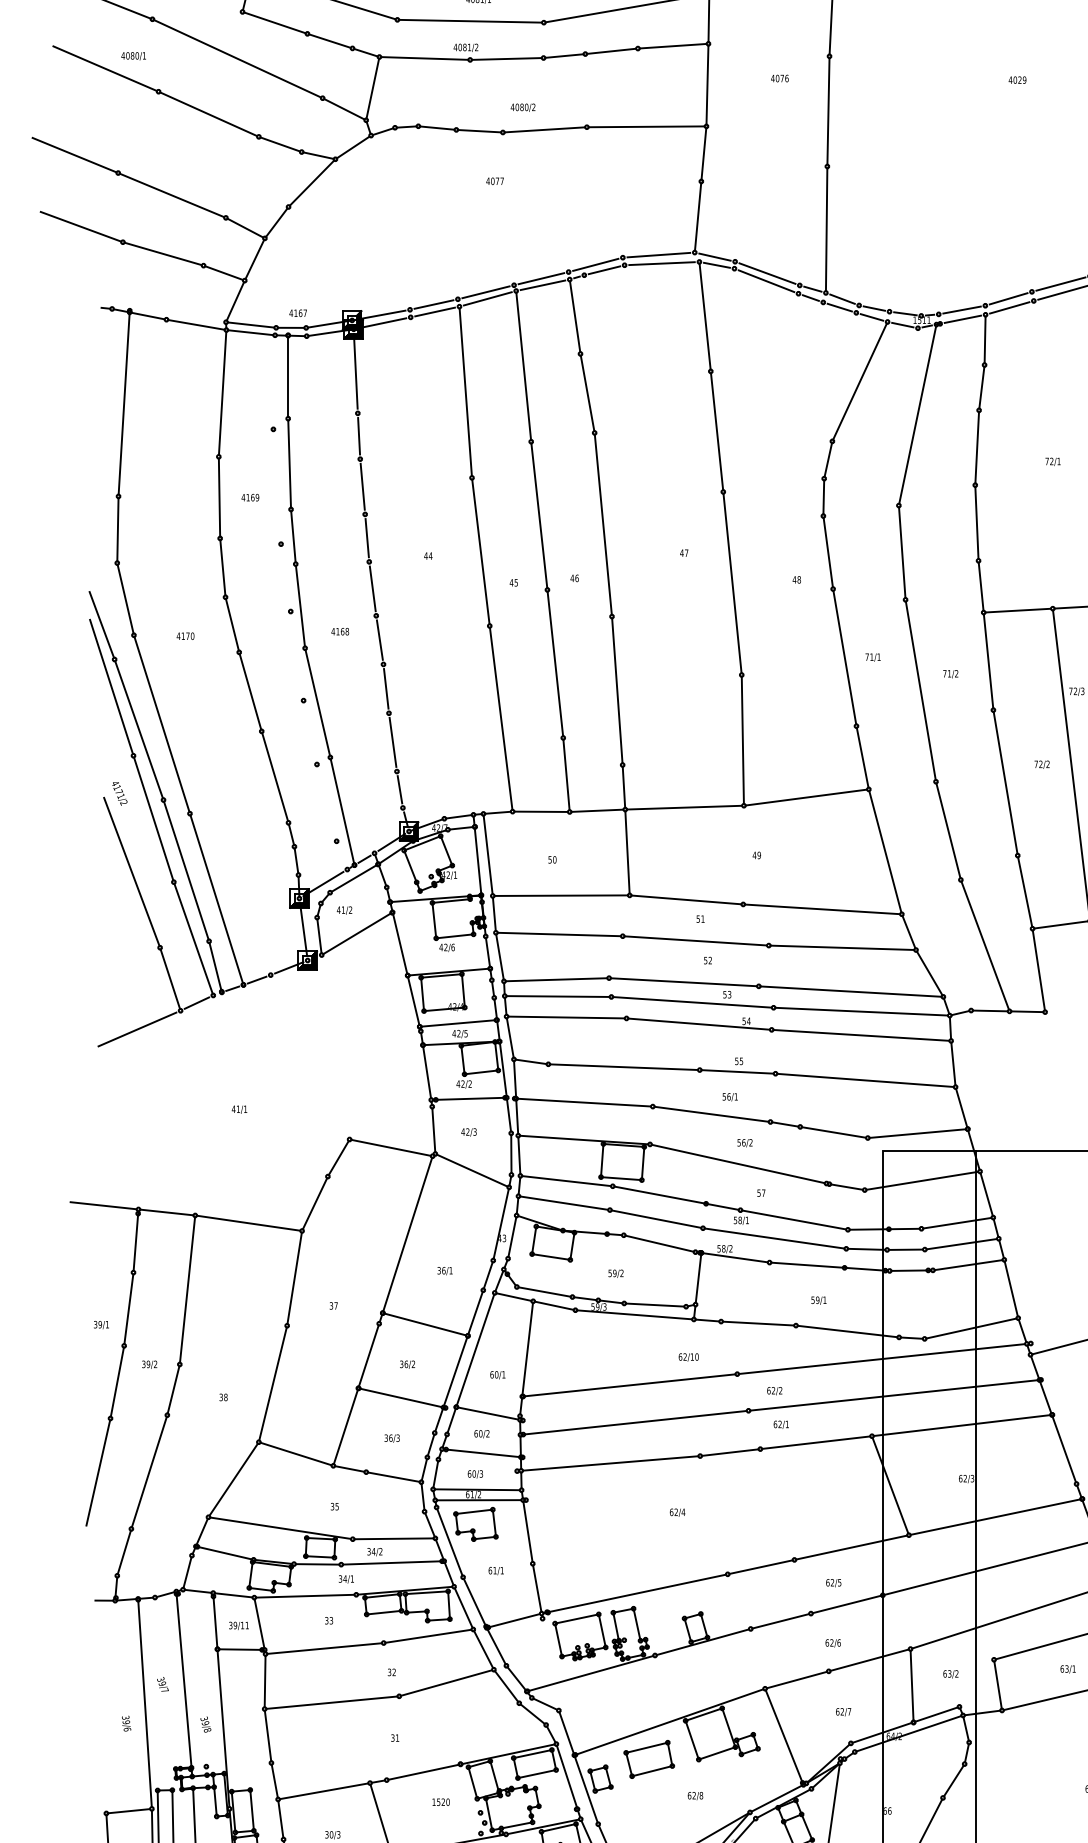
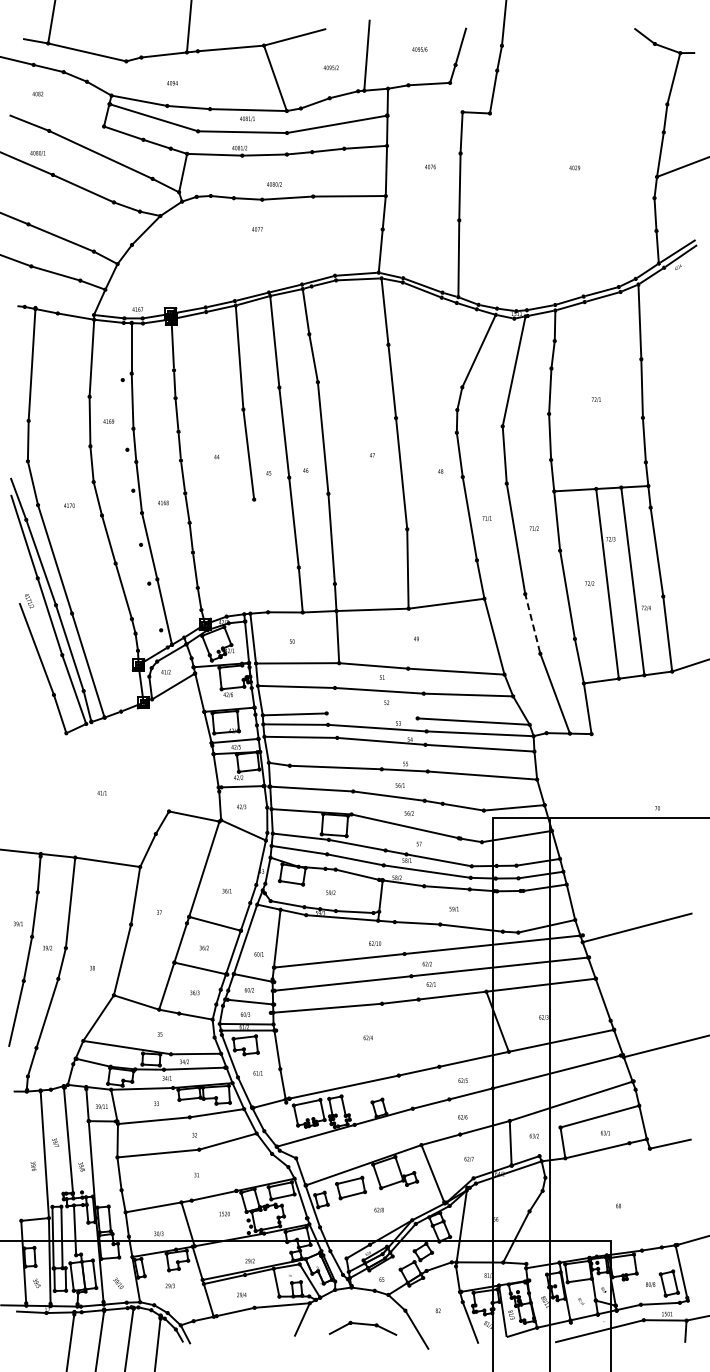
line: (500, 718) -> (260, 555), removed
line: (947, 830) -> (532, 623), solid -> dashed
line: (682, 981) -> (371, 715), removed
line: (136, 1029) -> (39, 744), removed

